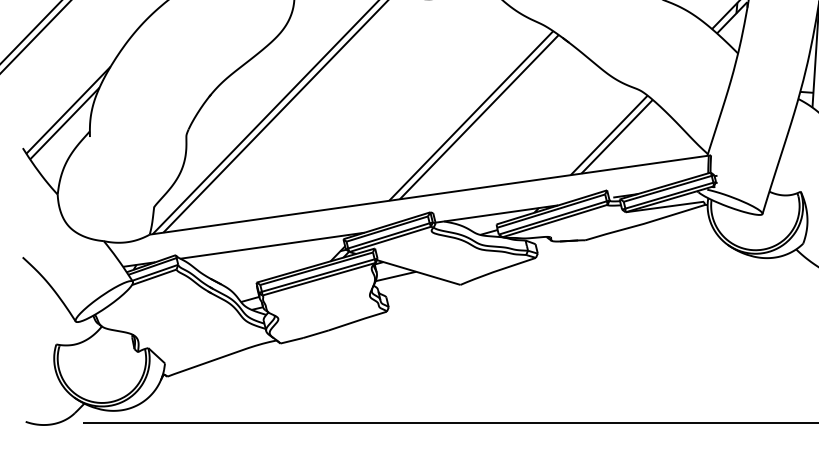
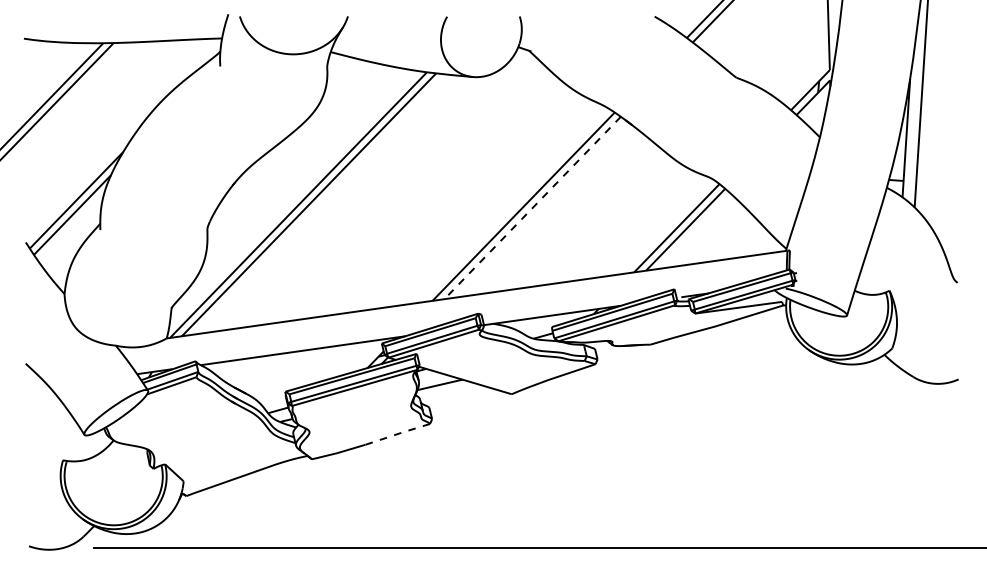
line: (479, 117) -> (532, 208), solid -> dashed
line: (358, 320) -> (398, 433), solid -> dashed

